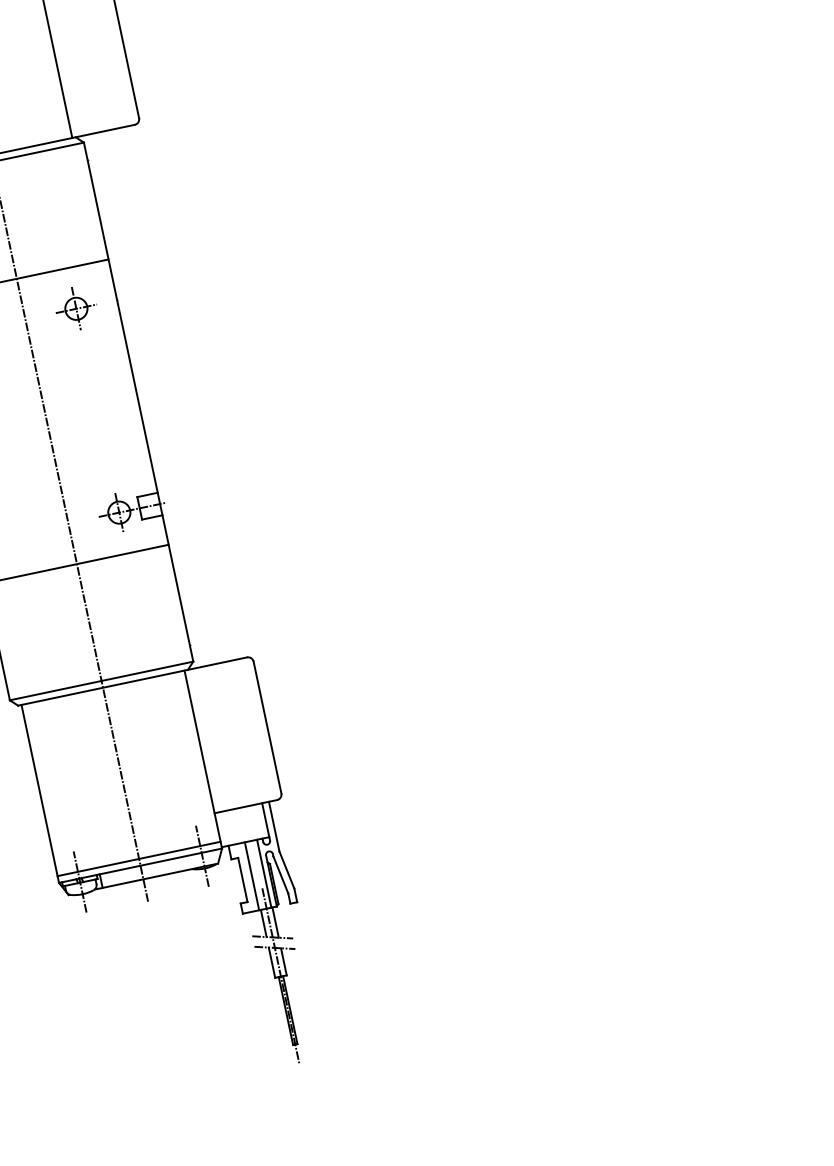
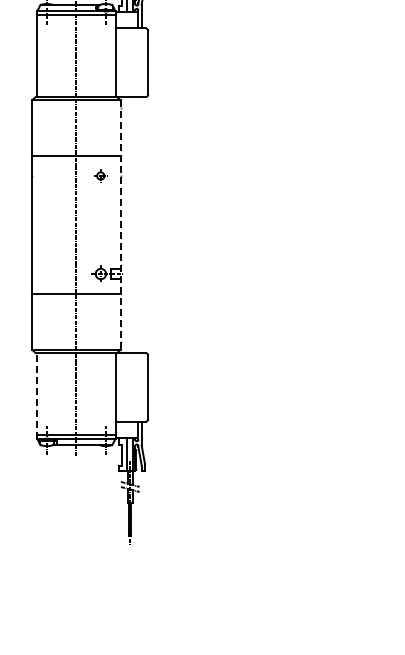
part: (75, 307) -> (100, 175), size x0.7
line: (138, 403) -> (120, 225), solid -> dashed
line: (40, 793) -> (37, 395), solid -> dashed

